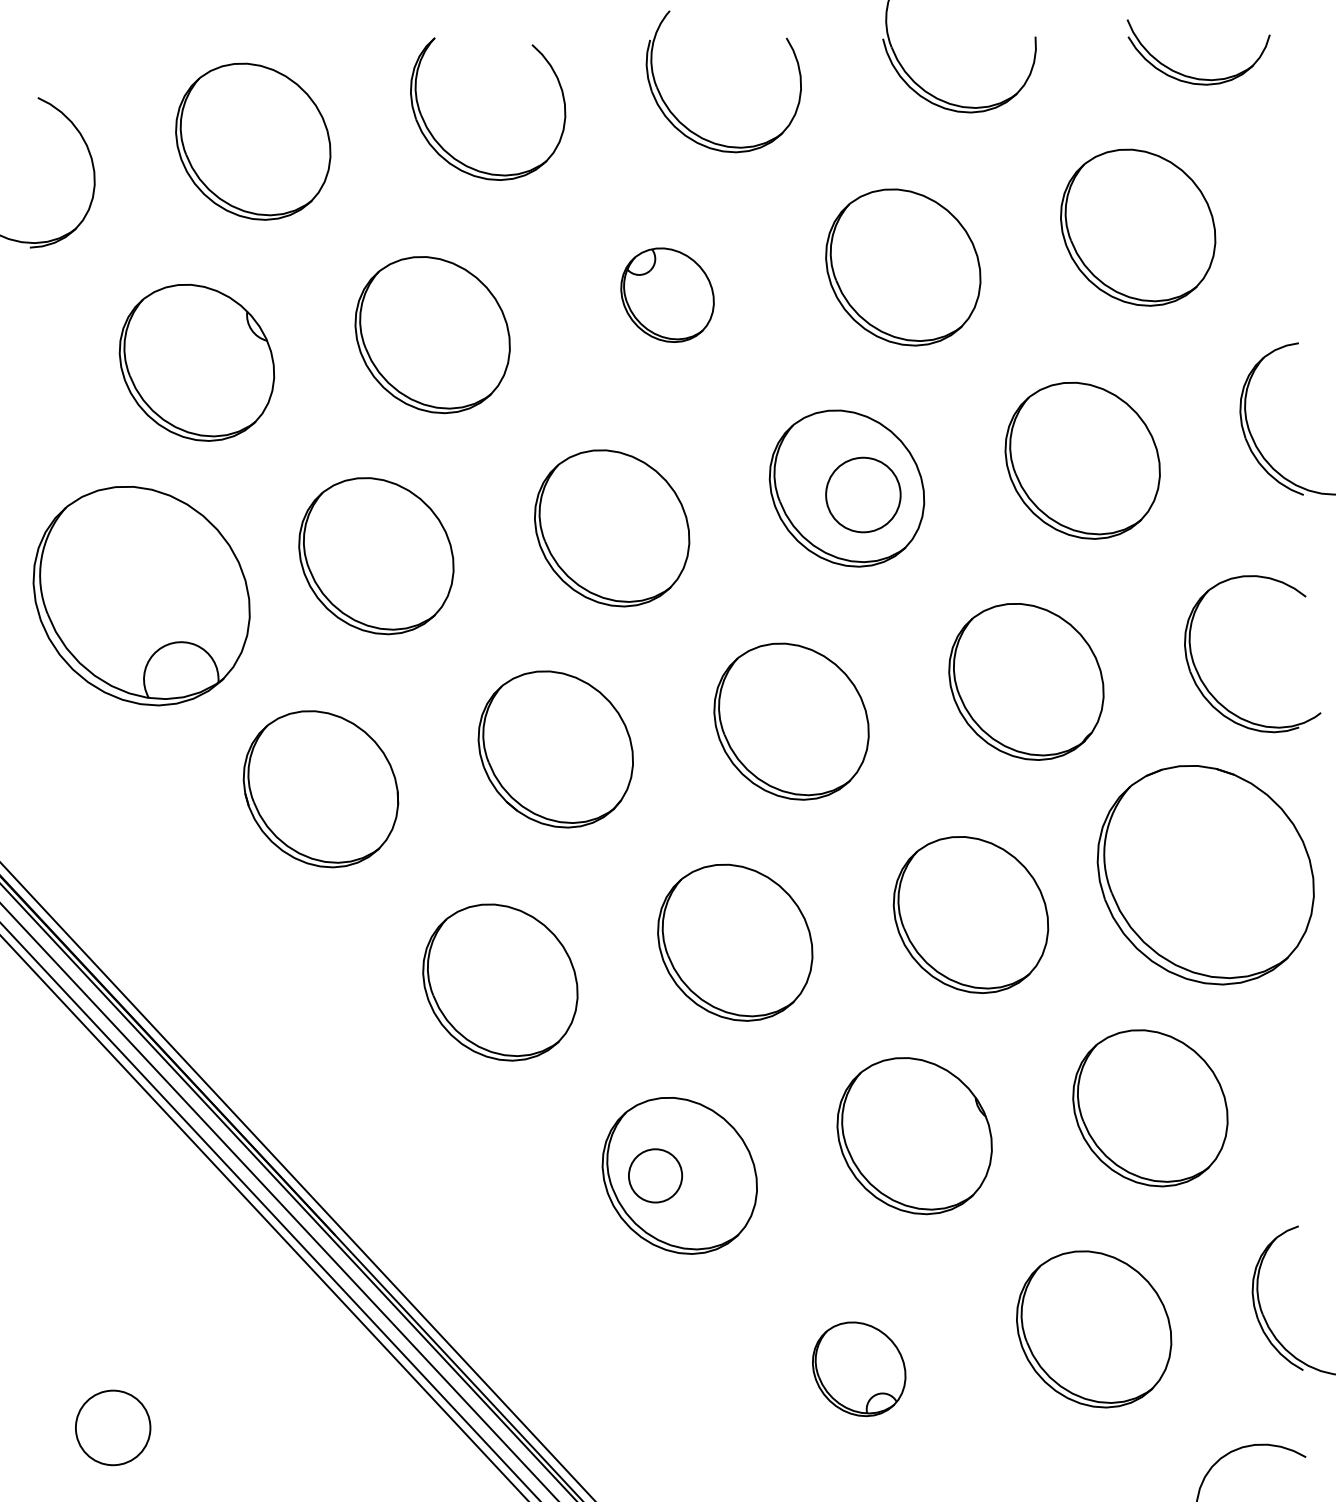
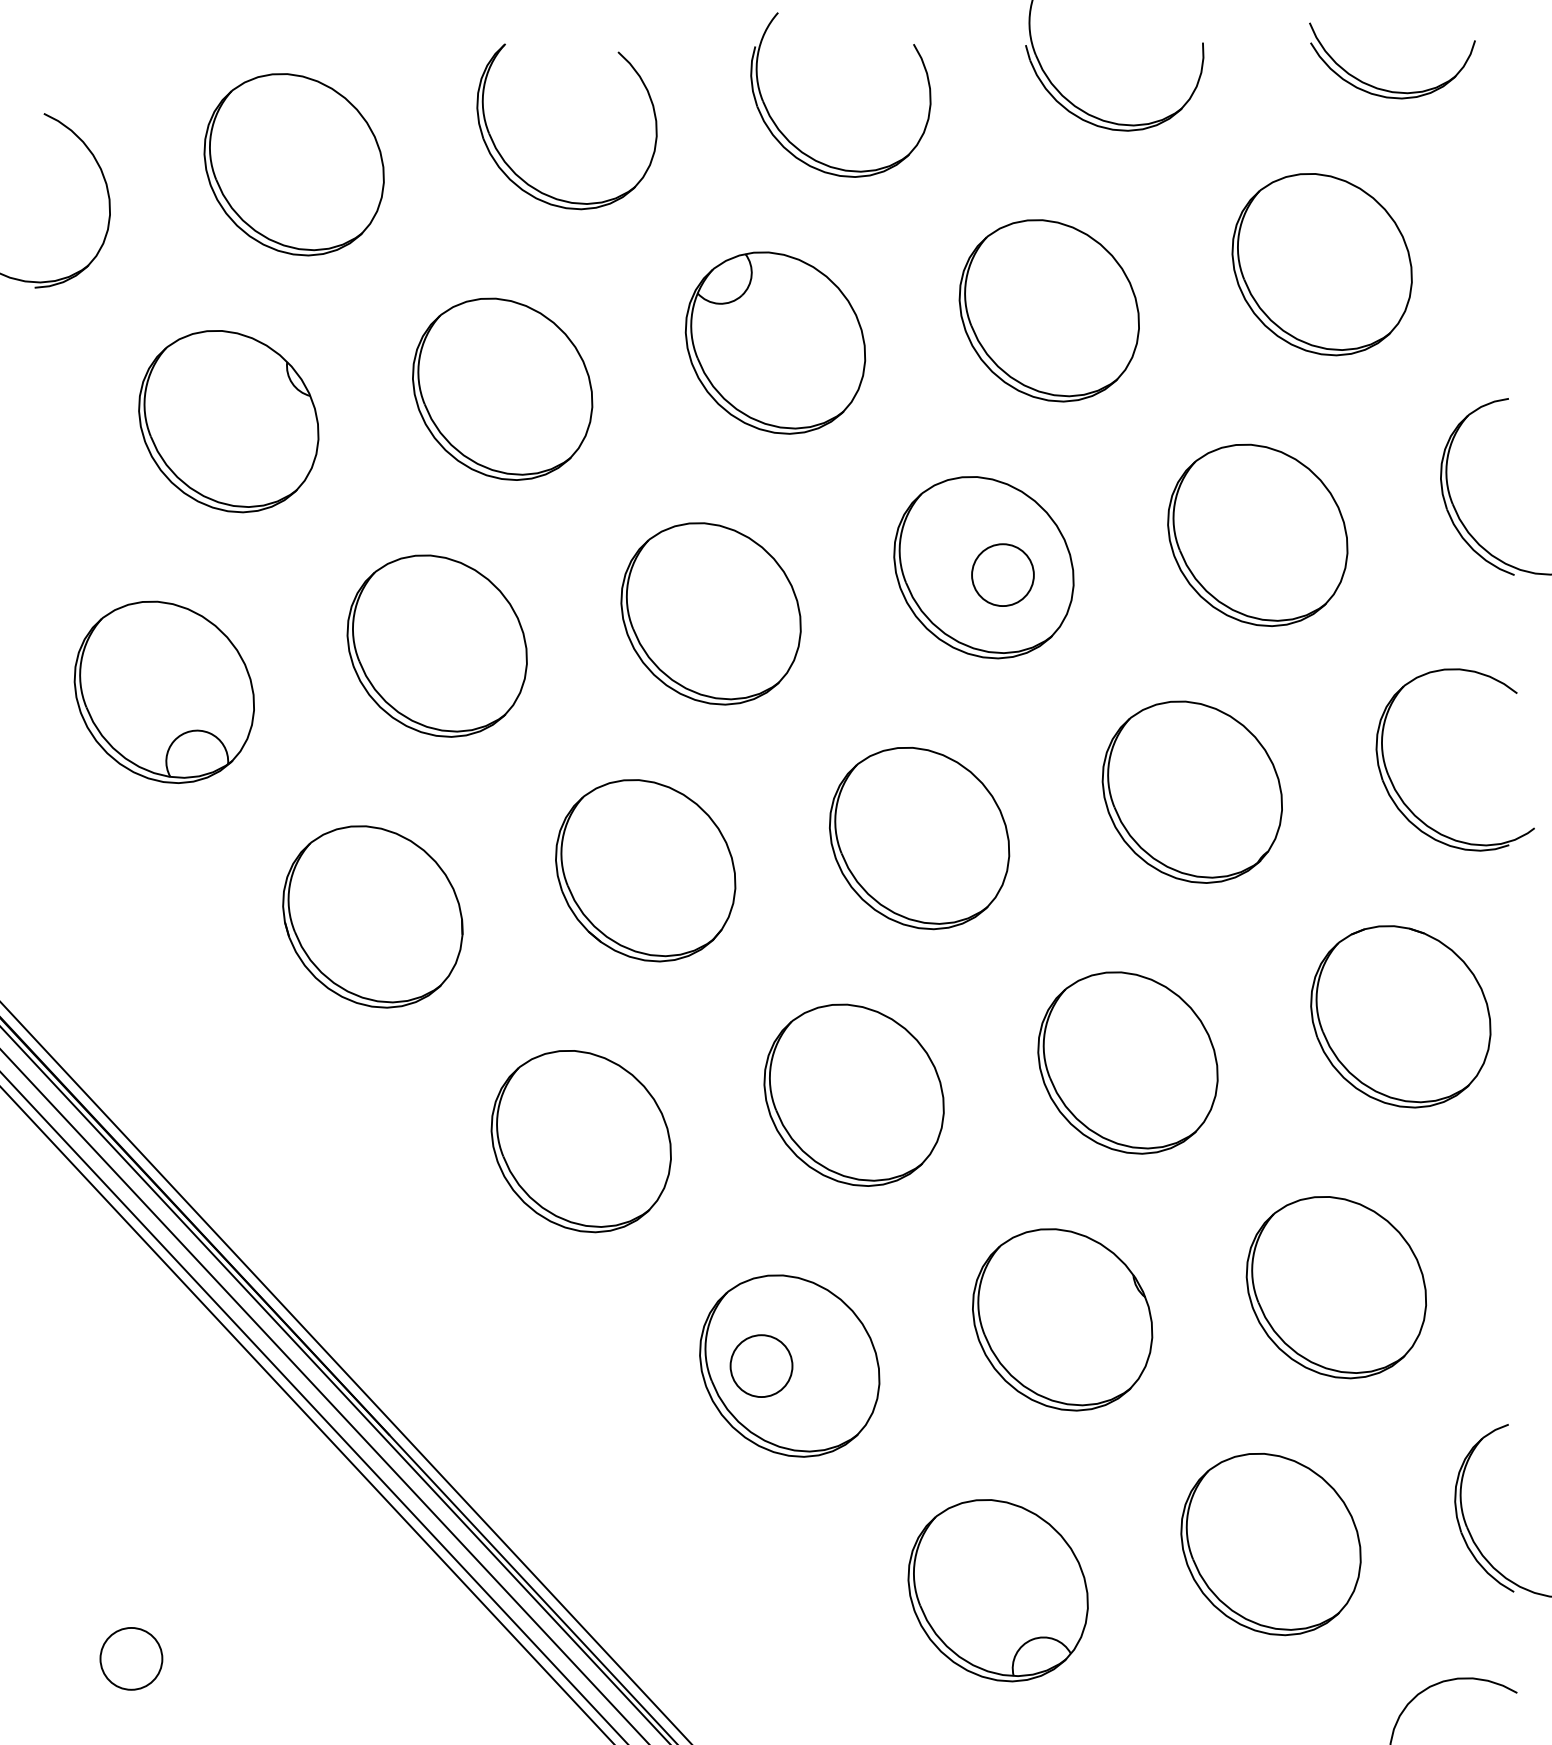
part: (667, 294) -> (775, 342), size x1.67
circle: (862, 495) -> (1002, 575), size x0.71
part: (140, 595) -> (163, 691), size x0.71
part: (1205, 874) -> (1400, 1016), size x0.71
part: (858, 1369) -> (997, 1590), size x1.67
circle: (113, 1427) -> (131, 1658), size x0.71

